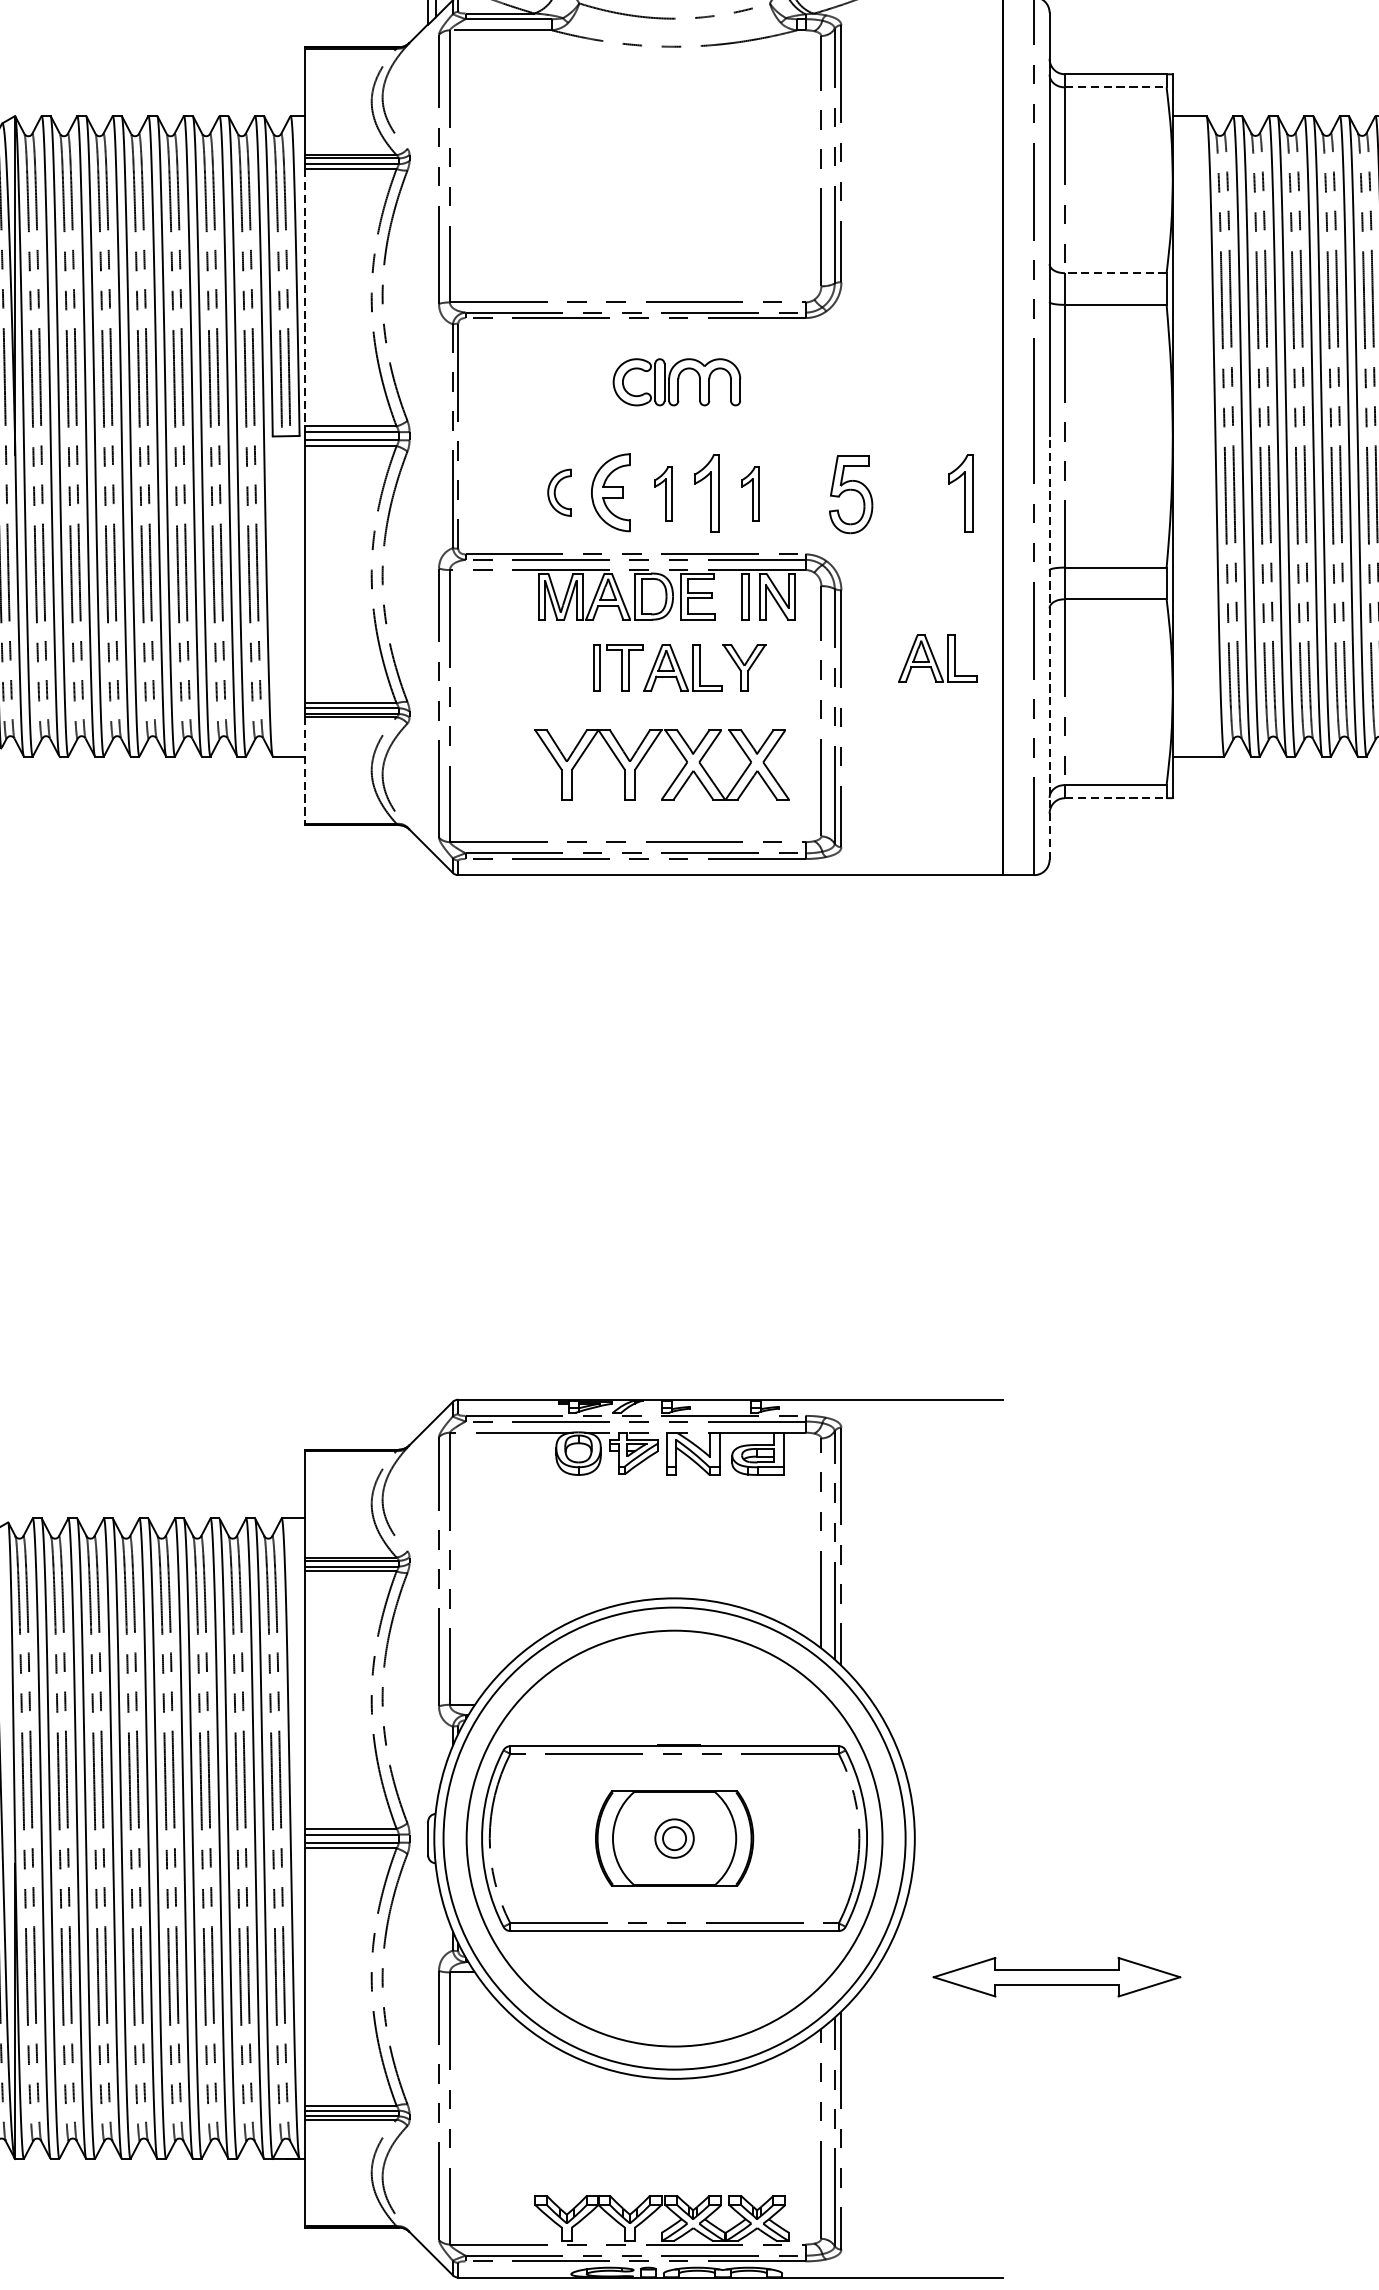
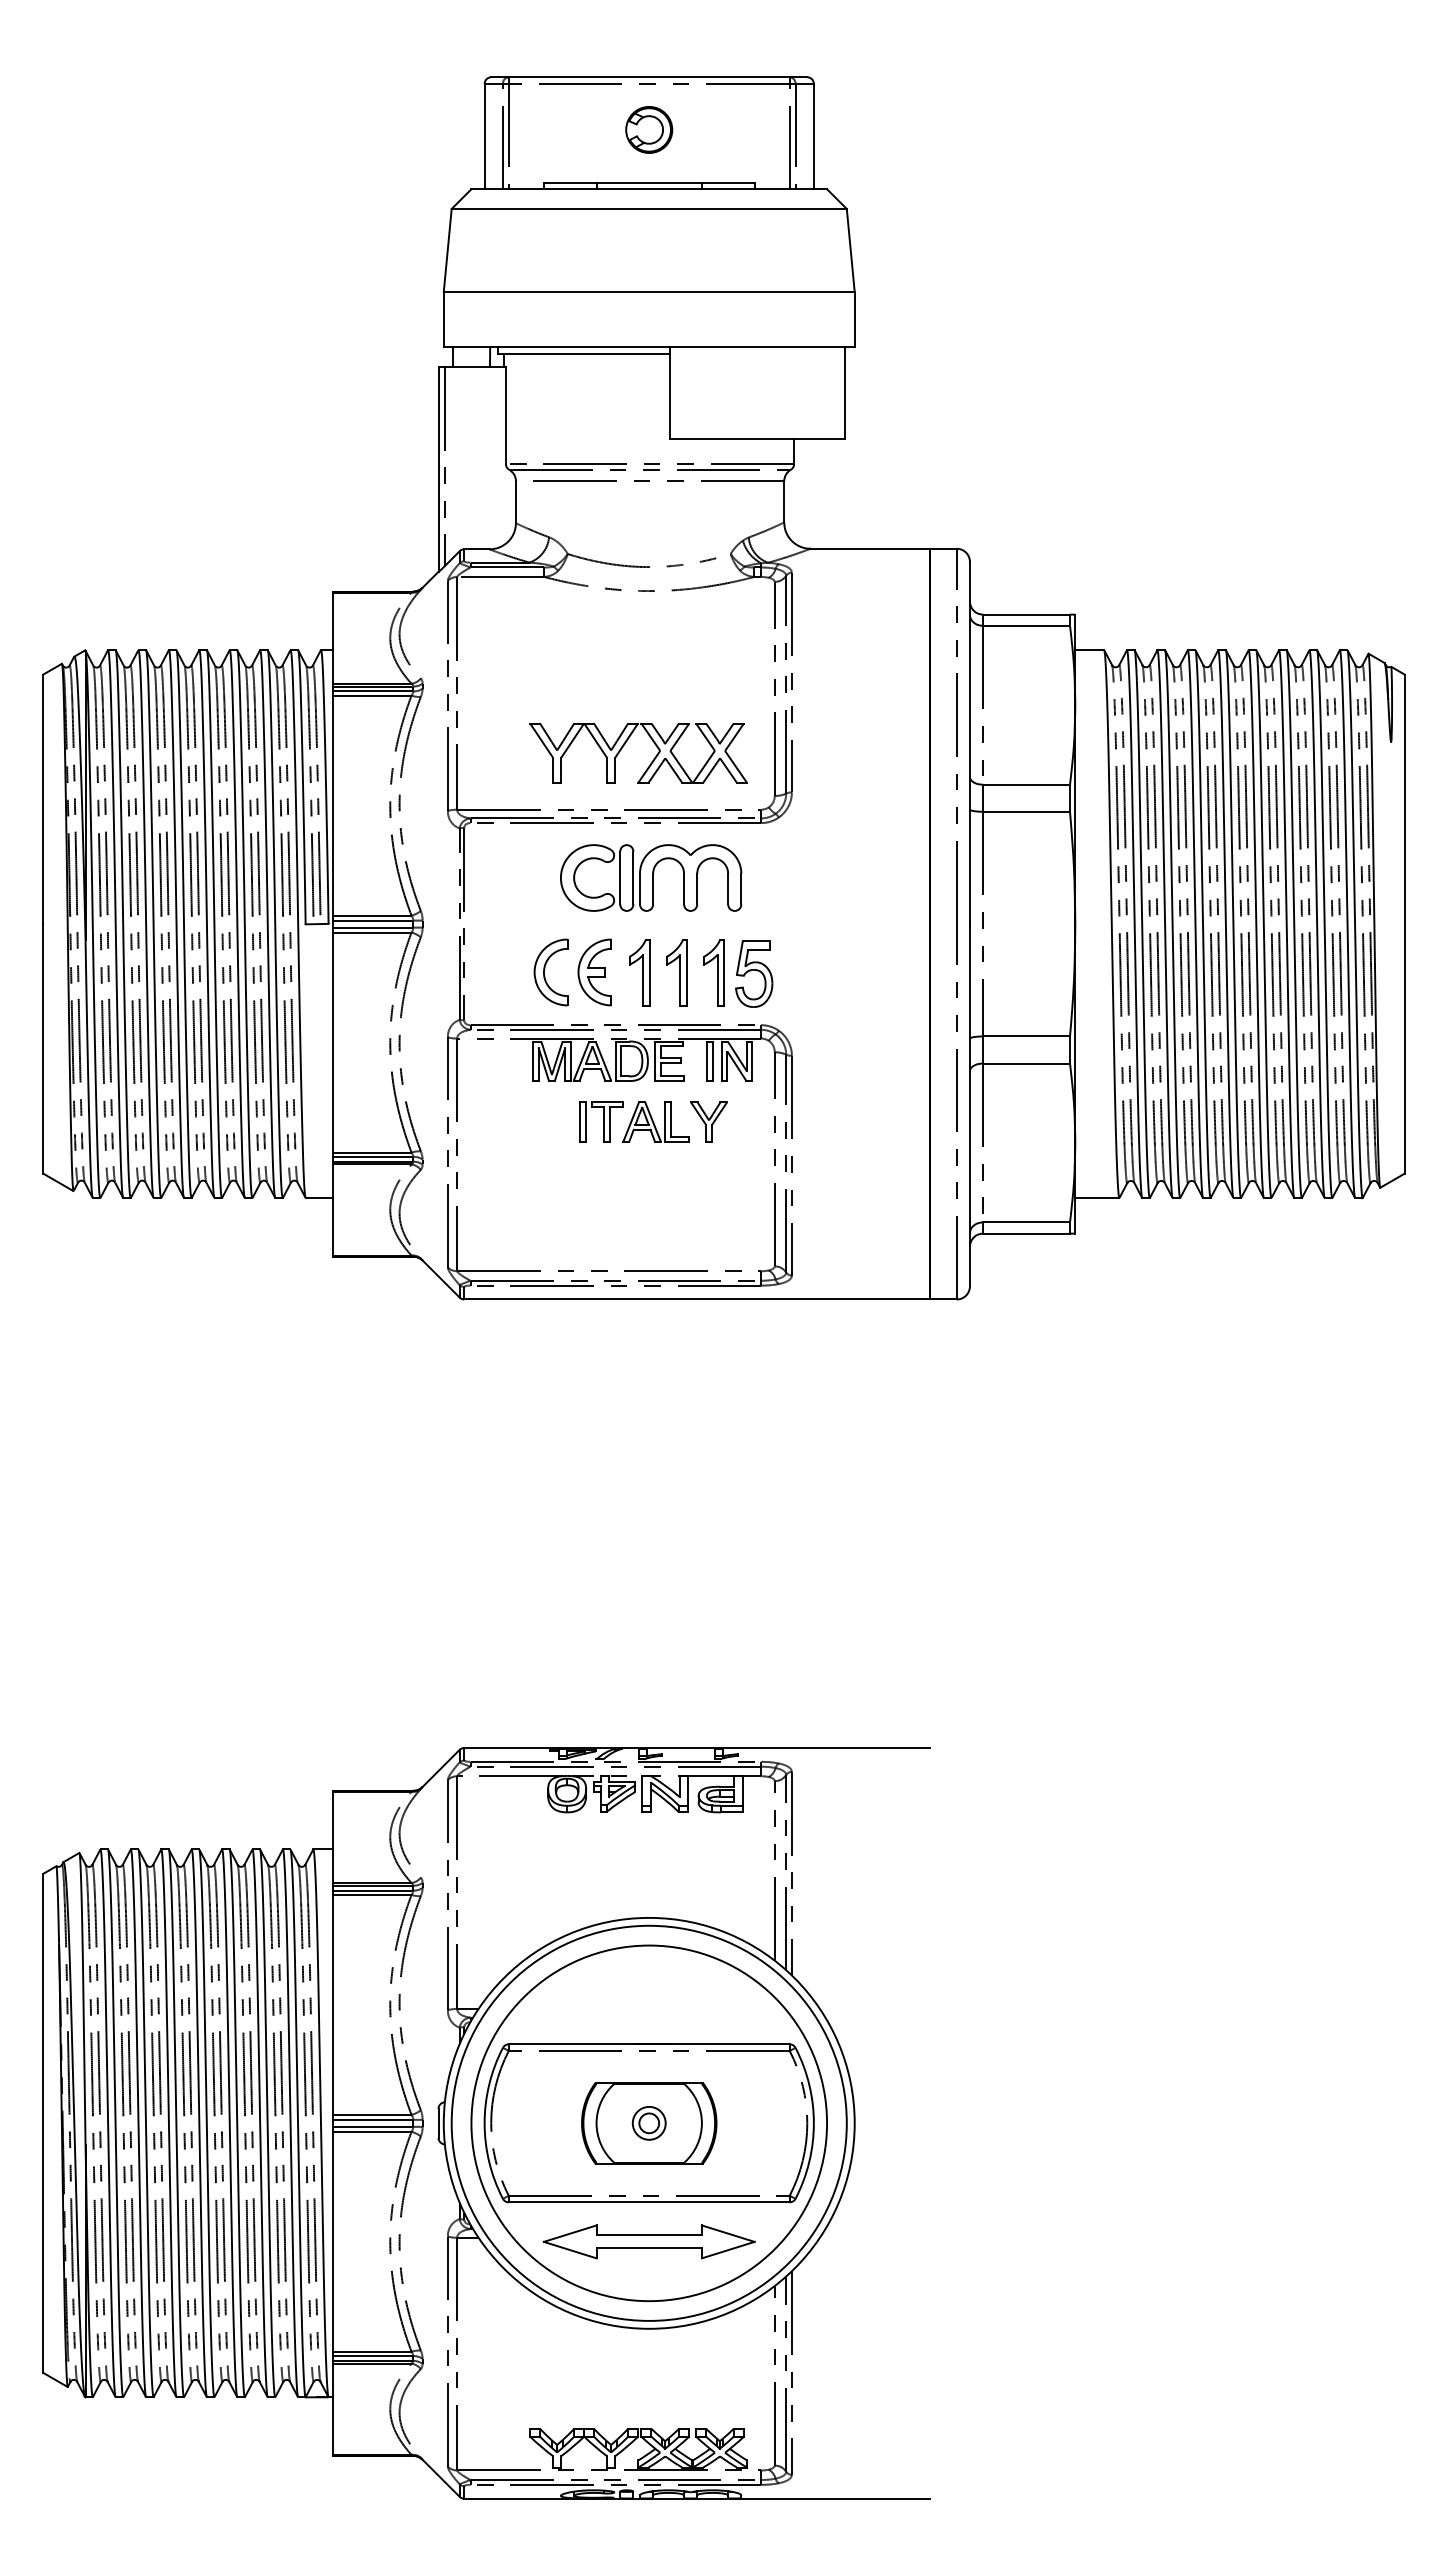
line: (1116, 87) -> (1027, 625), dashed -> solid
line: (1115, 272) -> (1026, 784), dashed -> solid
line: (305, 298) -> (333, 806), dashed -> solid
part: (677, 381) -> (651, 877), size x1.67
part: (559, 492) -> (550, 972), size x1.67
part: (663, 492) -> (639, 972), size x1.43
part: (749, 492) -> (713, 972), size x1.43
part: (960, 492) -> (893, 972), removed
part: (851, 493) -> (754, 973), moved
line: (1049, 647) -> (969, 1104), dashed -> solid
part: (936, 657) -> (873, 1113), removed
line: (305, 771) -> (333, 1210), dashed -> solid
part: (677, 774) -> (651, 761), moved
line: (1116, 798) -> (1027, 1233), dashed -> solid
part: (1056, 1976) -> (648, 2241), moved

